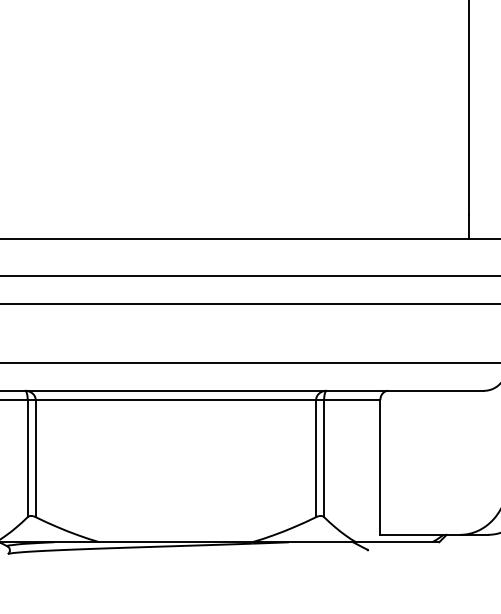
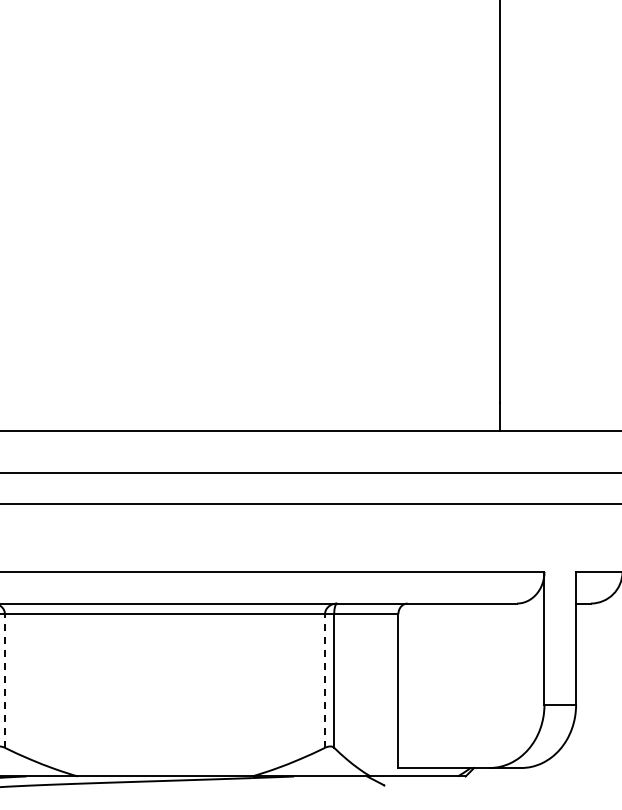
line: (35, 458) -> (4, 680), solid -> dashed
line: (316, 458) -> (325, 680), solid -> dashed

